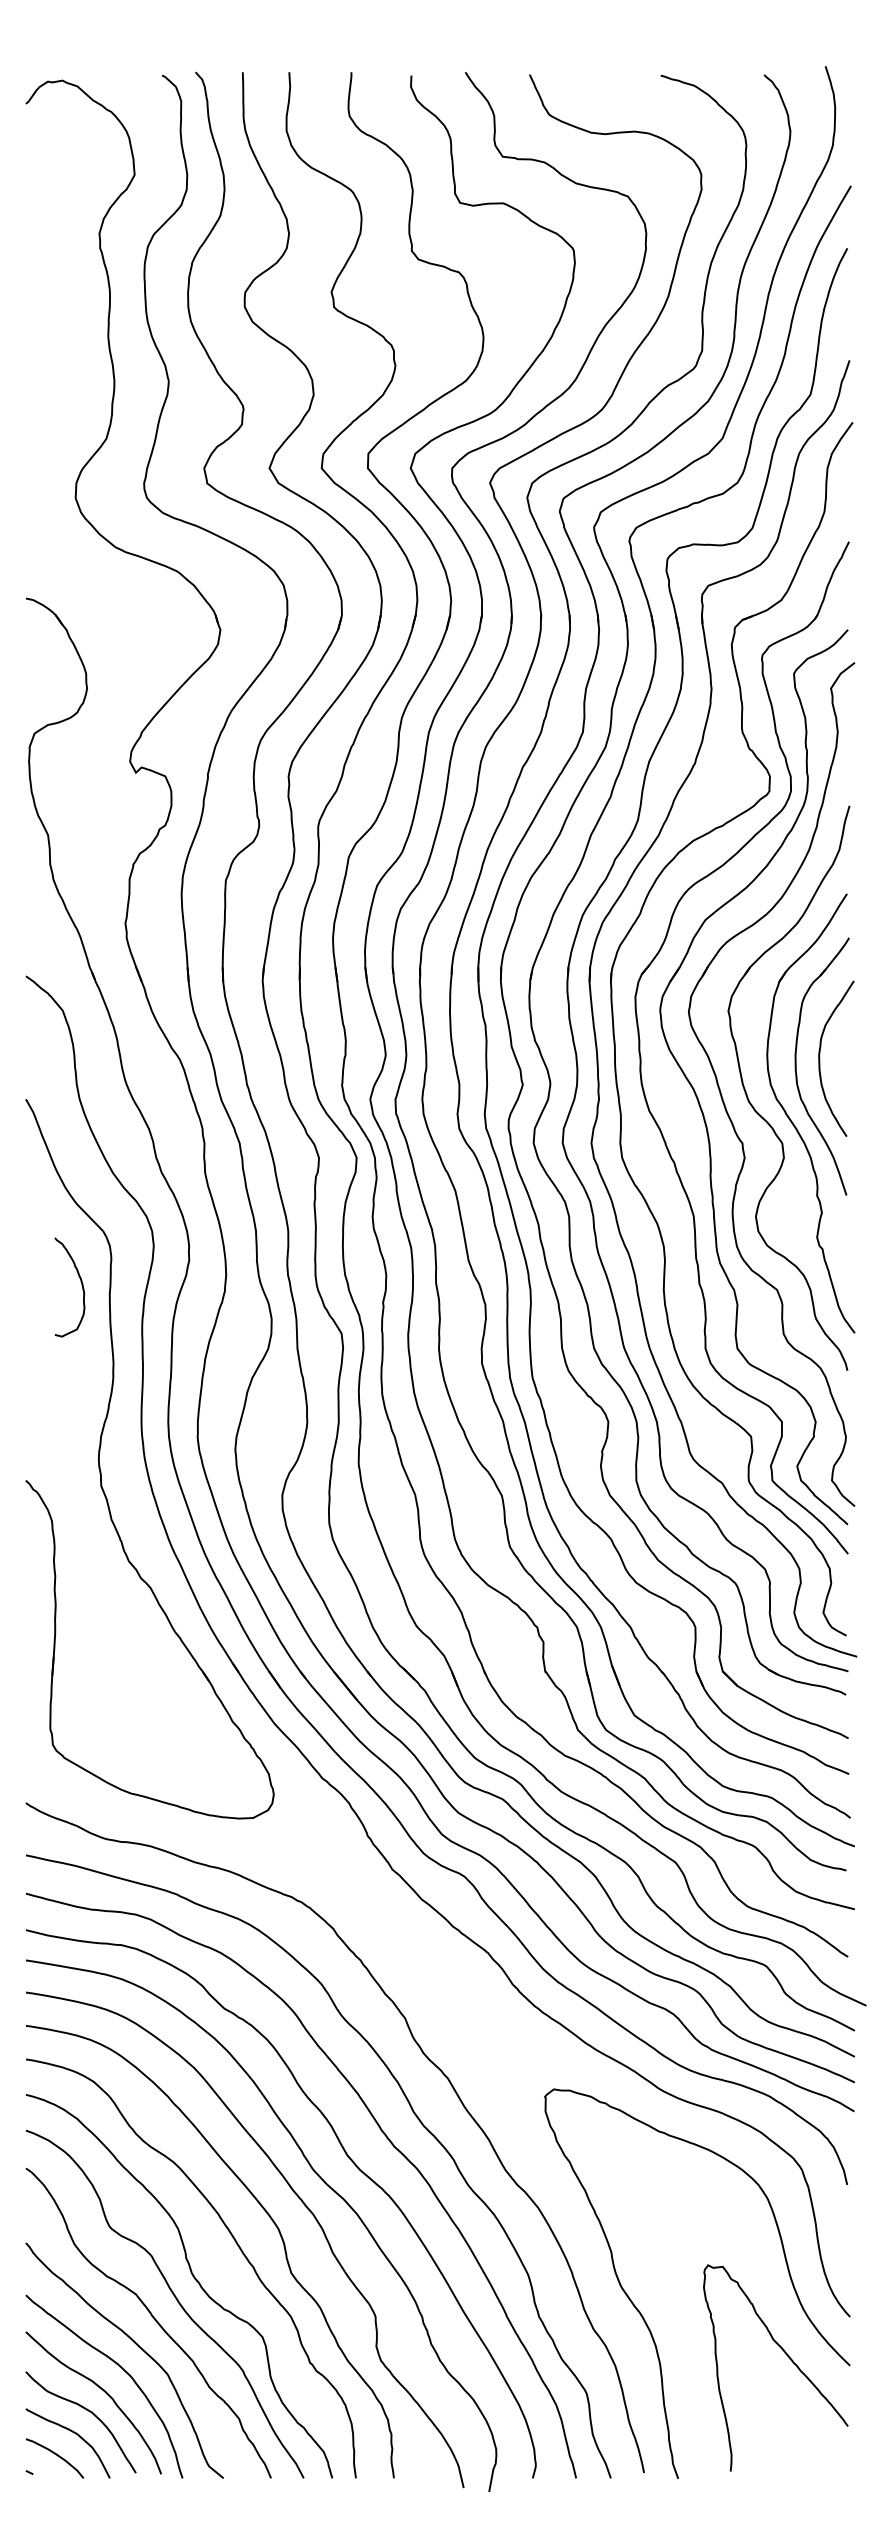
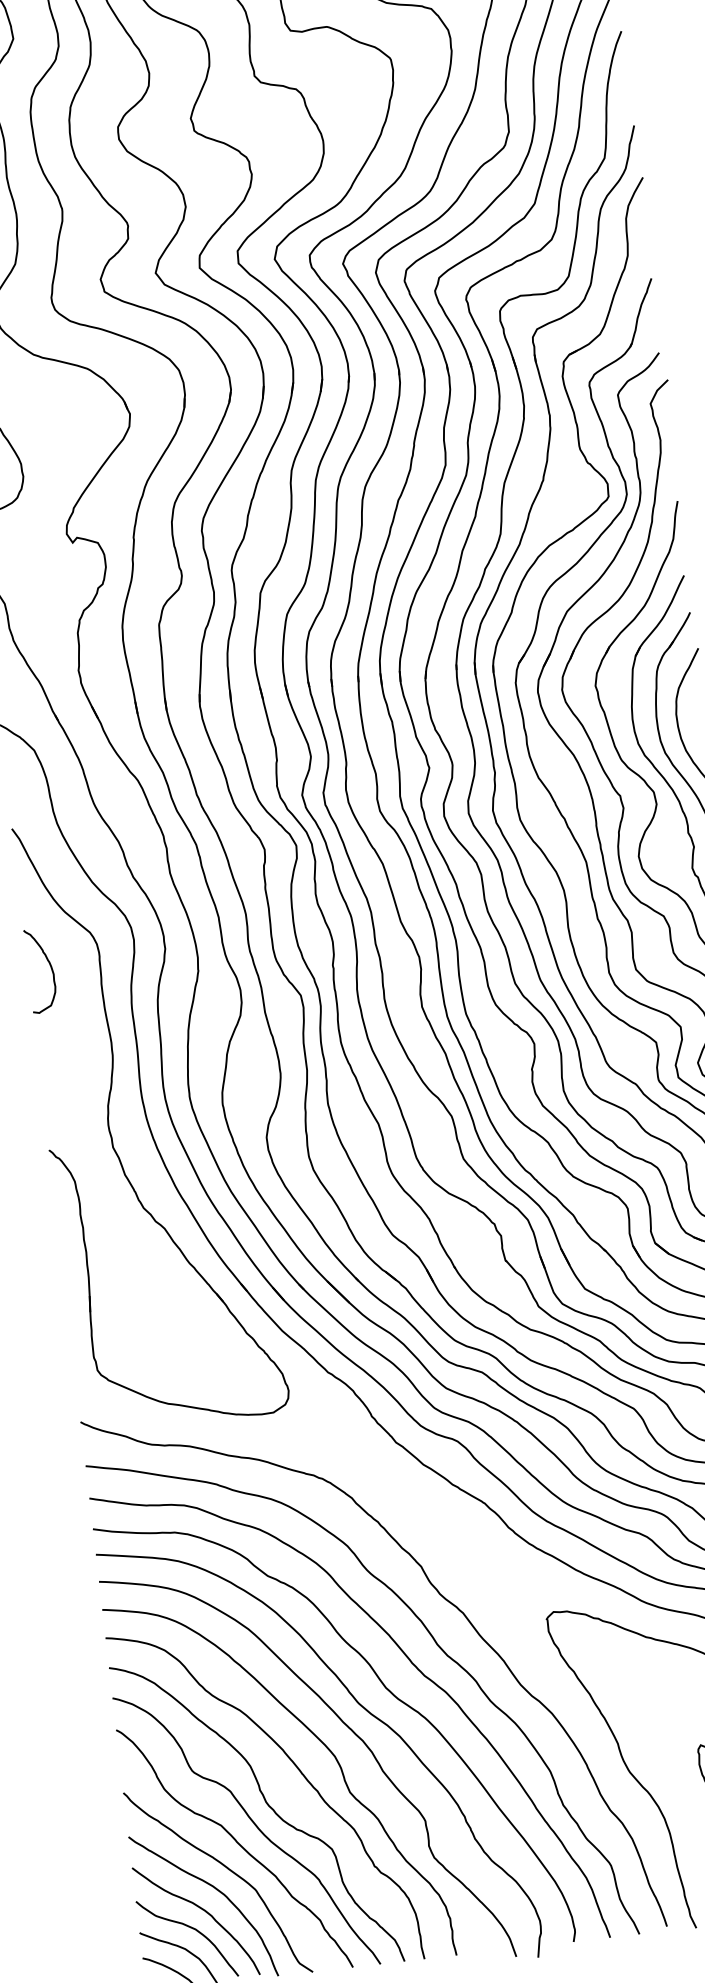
curve: (81, 1285) -> (50, 967), moved

